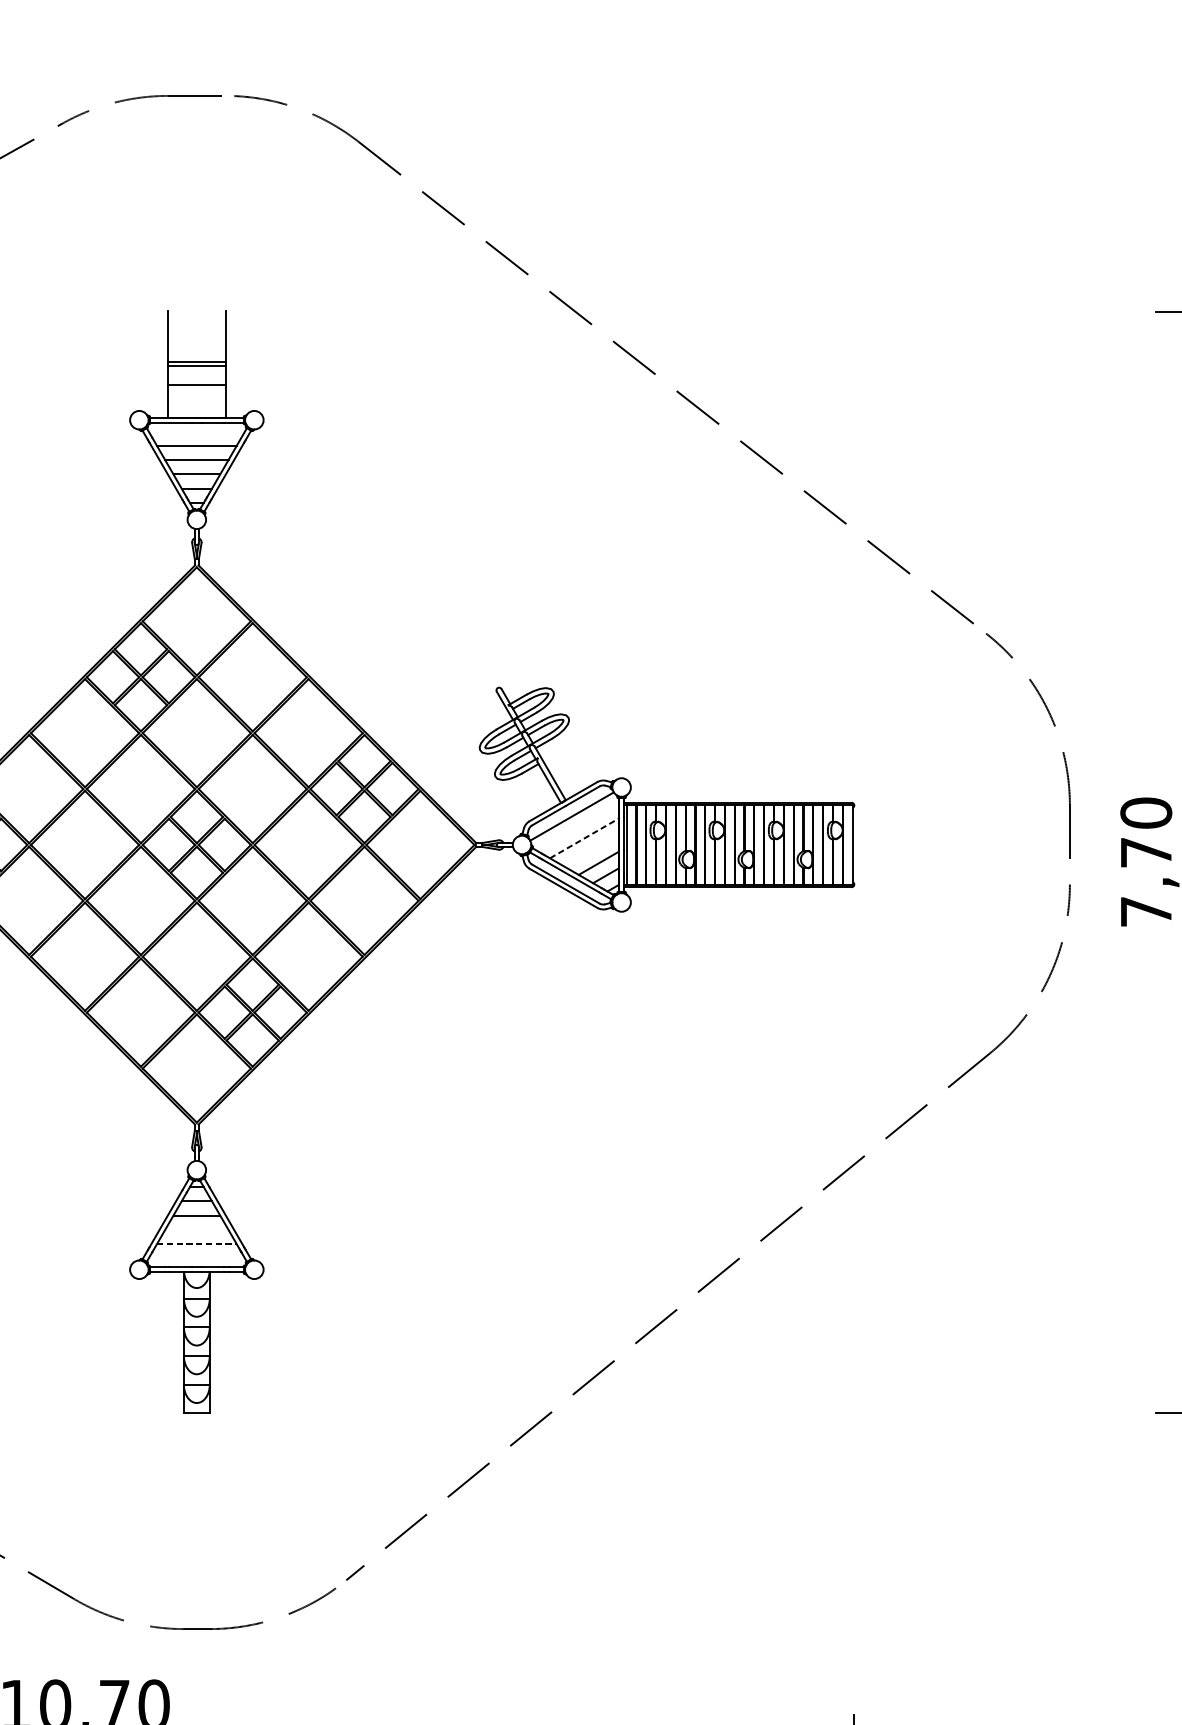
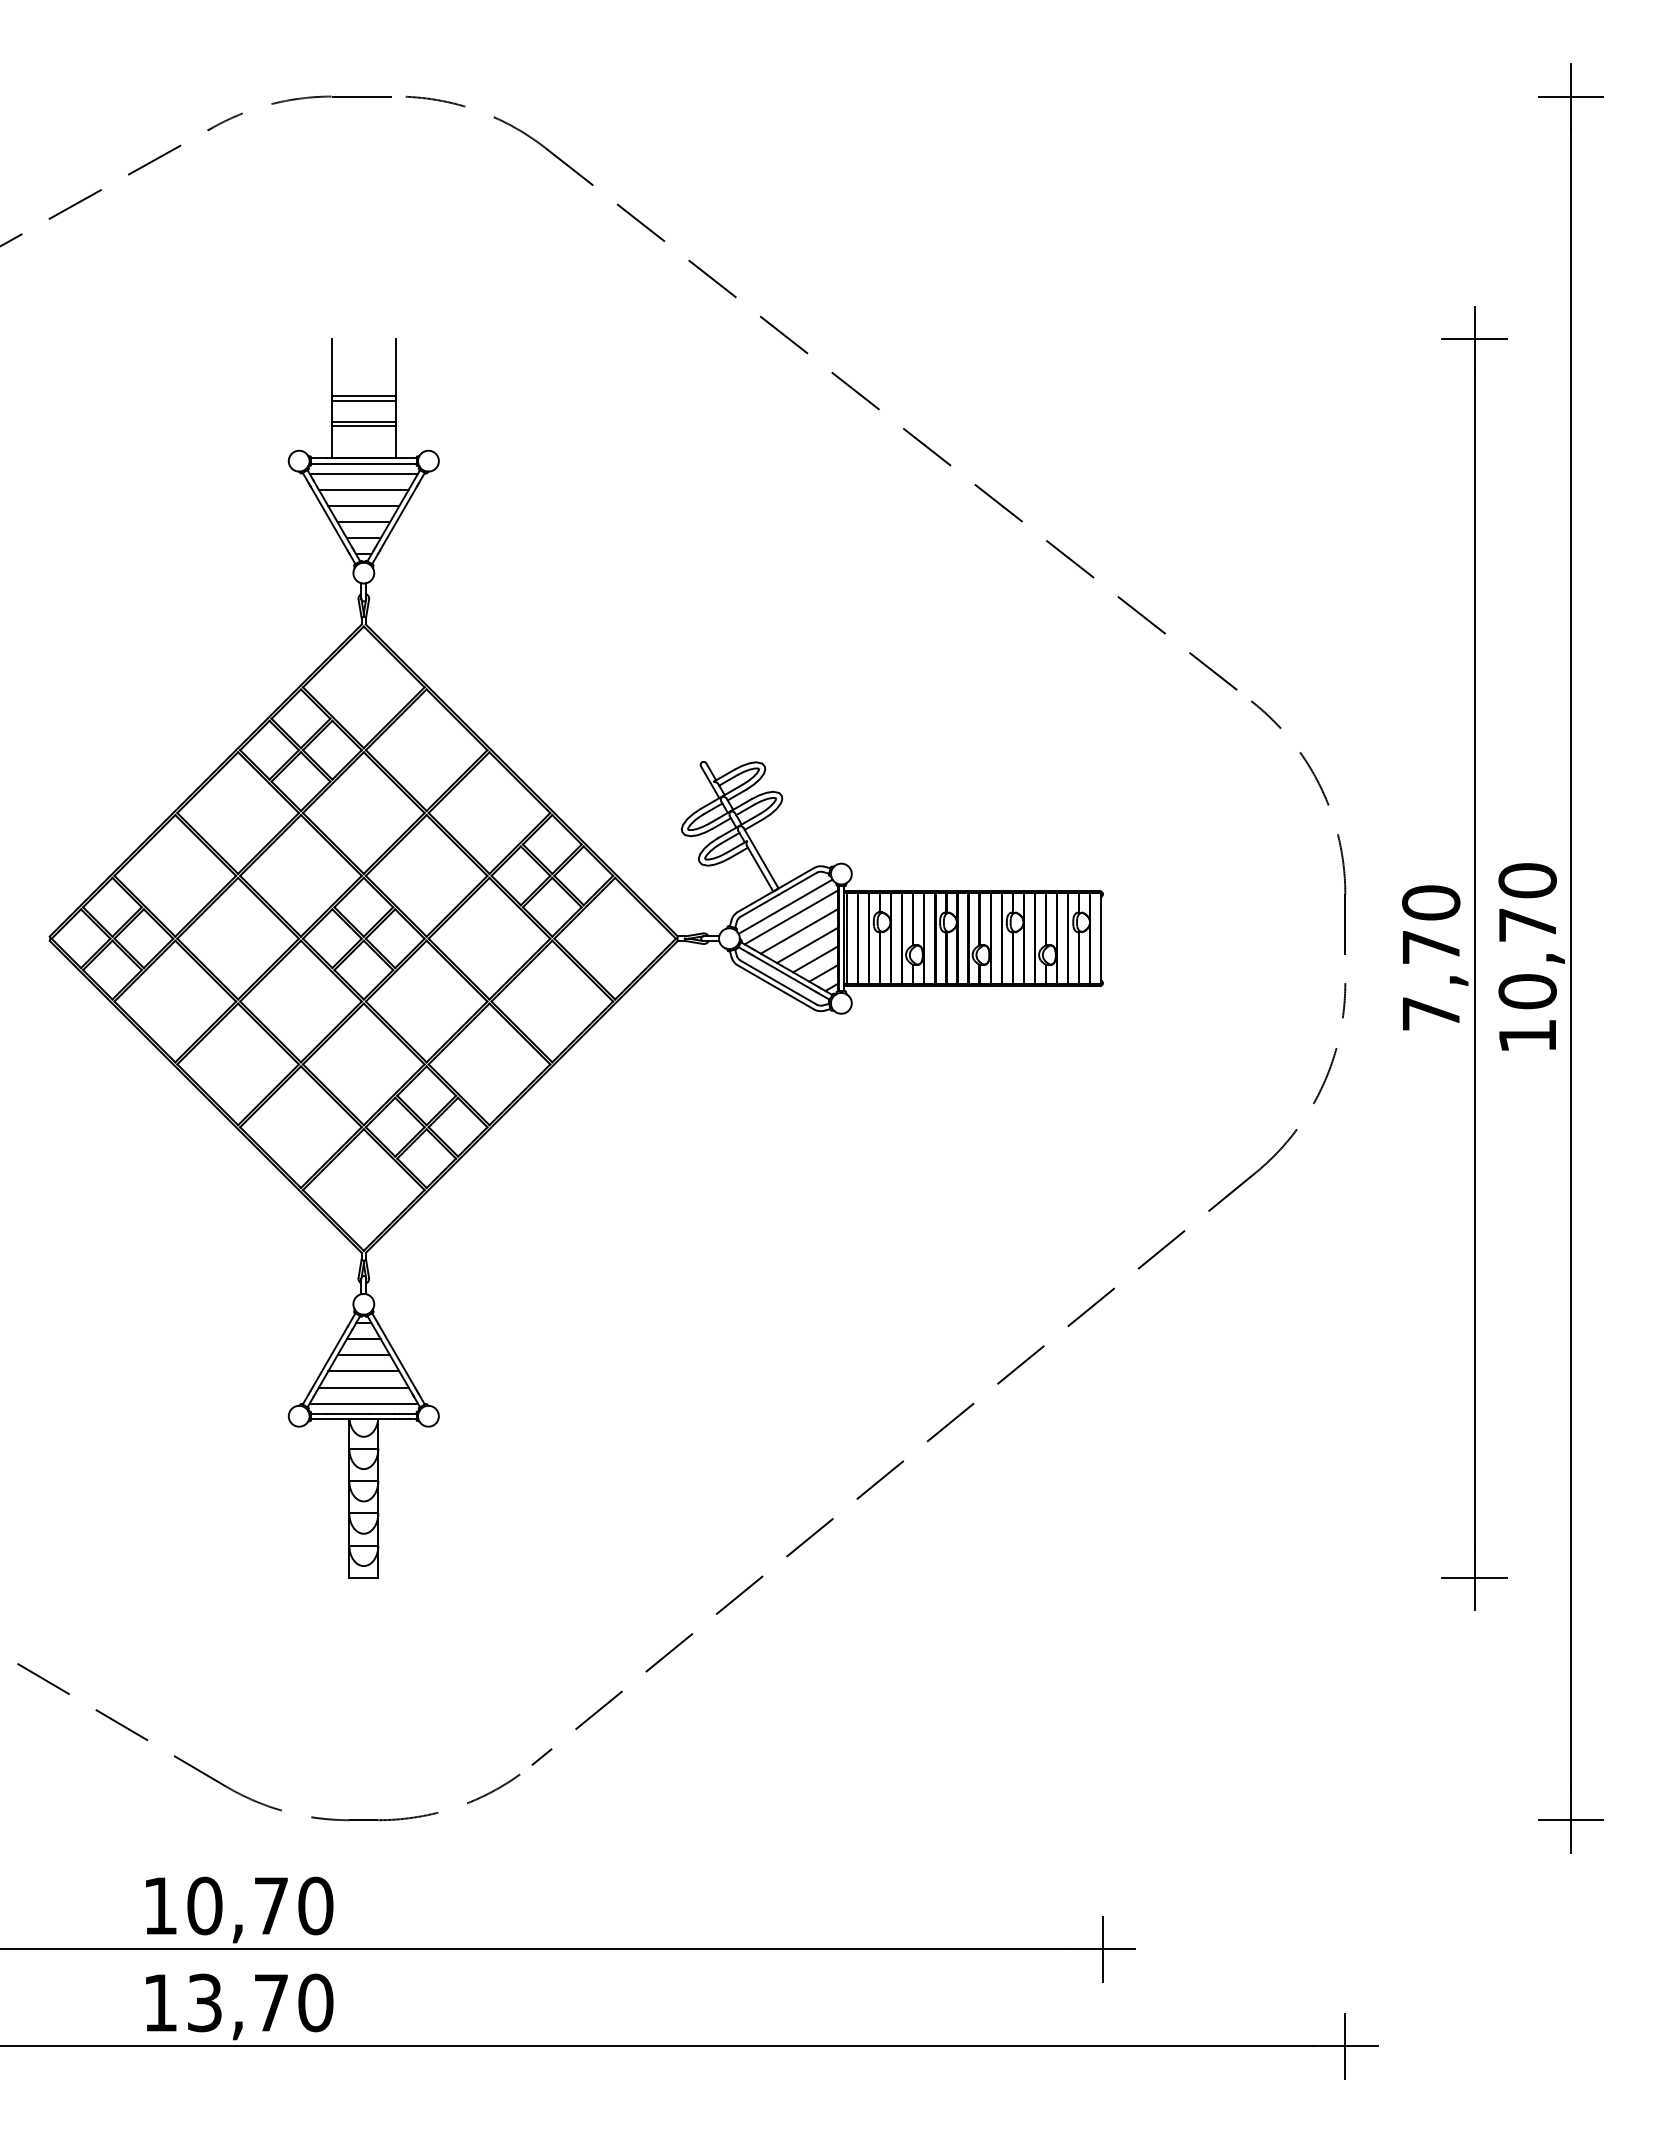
line: (196, 389) -> (363, 426), added
line: (196, 431) -> (363, 473), added
line: (577, 826) -> (791, 917), added
line: (584, 838) -> (799, 931), dashed -> solid
line: (591, 851) -> (807, 945), added
line: (196, 1229) -> (363, 1371), added
line: (196, 1244) -> (363, 1387), dashed -> solid
line: (196, 1258) -> (363, 1403), added

